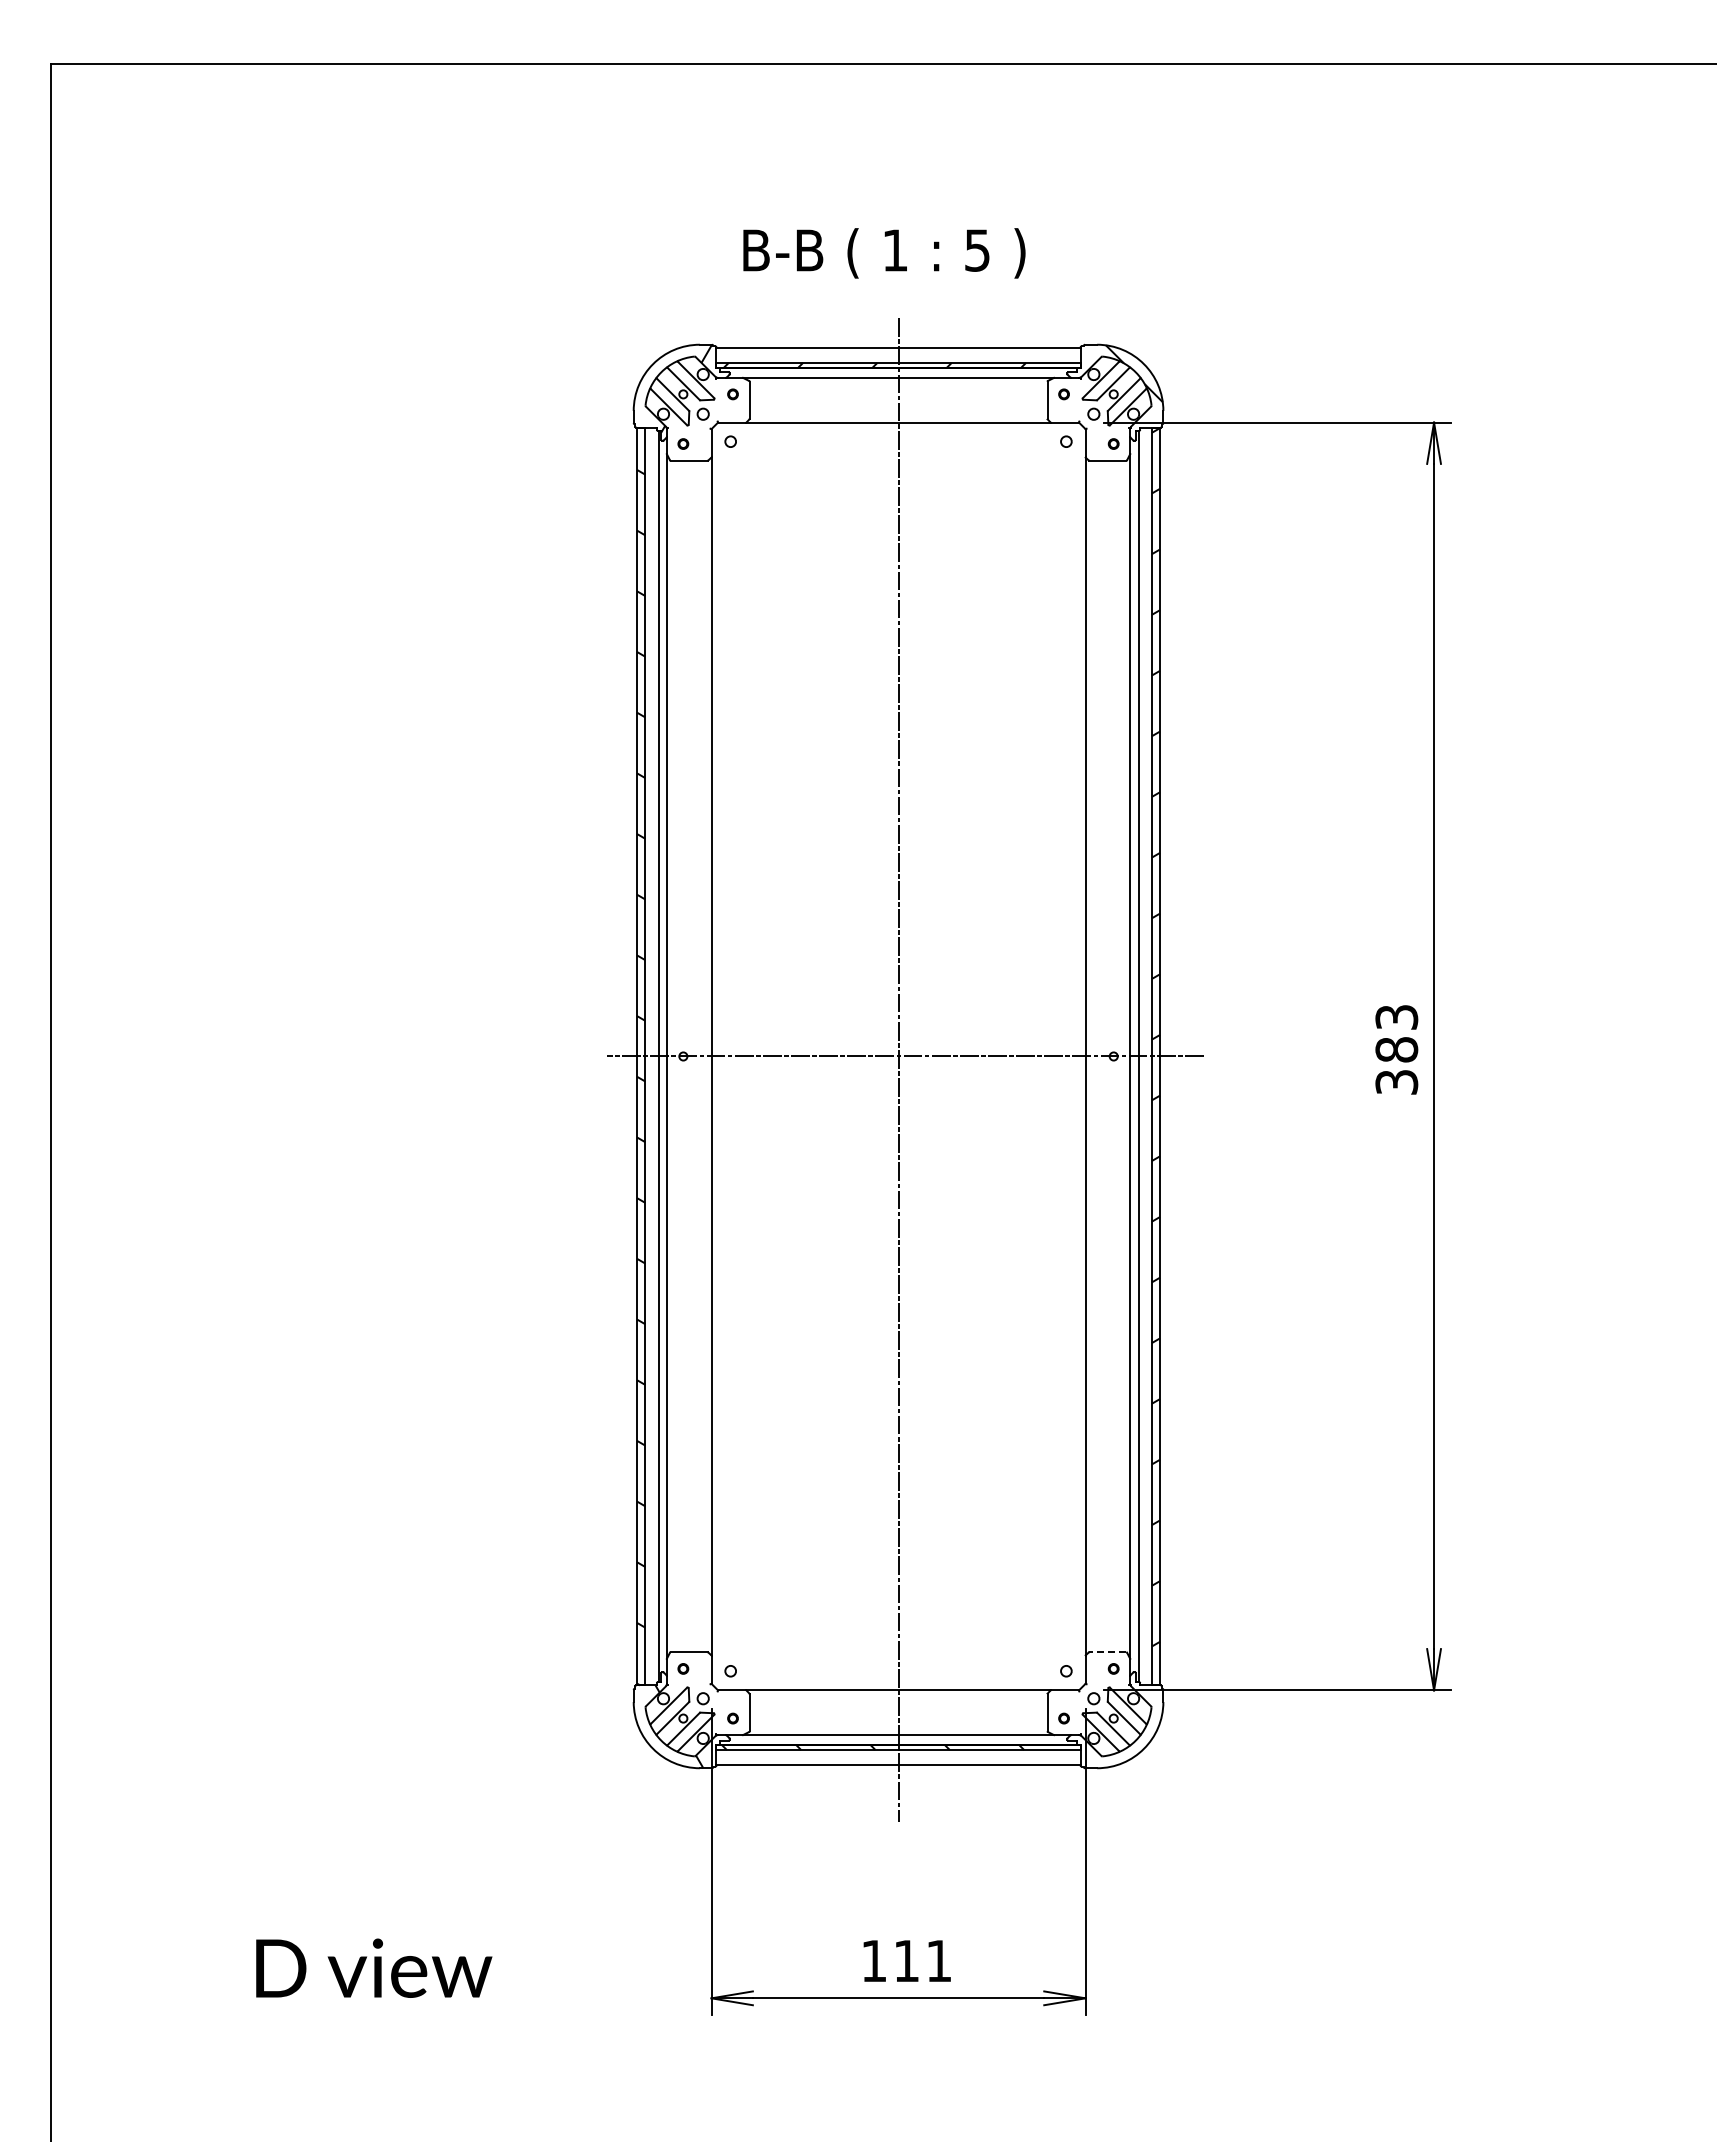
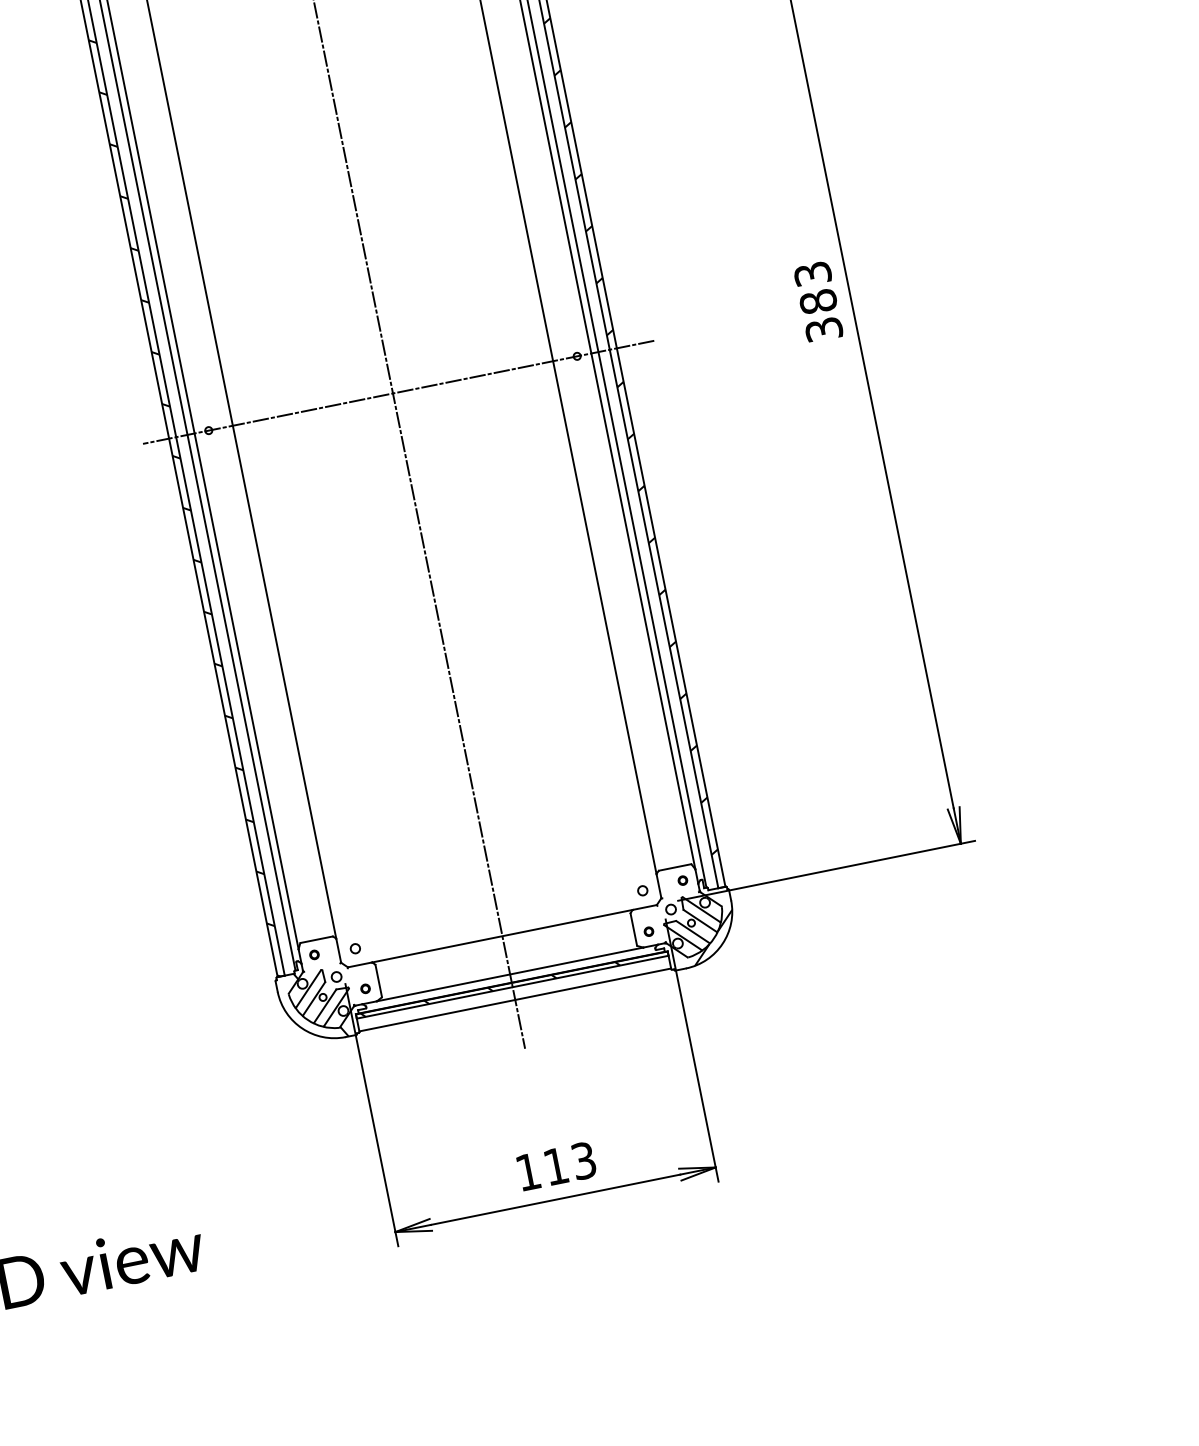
line: (1107, 1652) -> (674, 867), dashed -> solid
hatch: (1135, 1739) -> (713, 937), added
text: (939, 1960) -> (584, 1160), 111 -> 113

